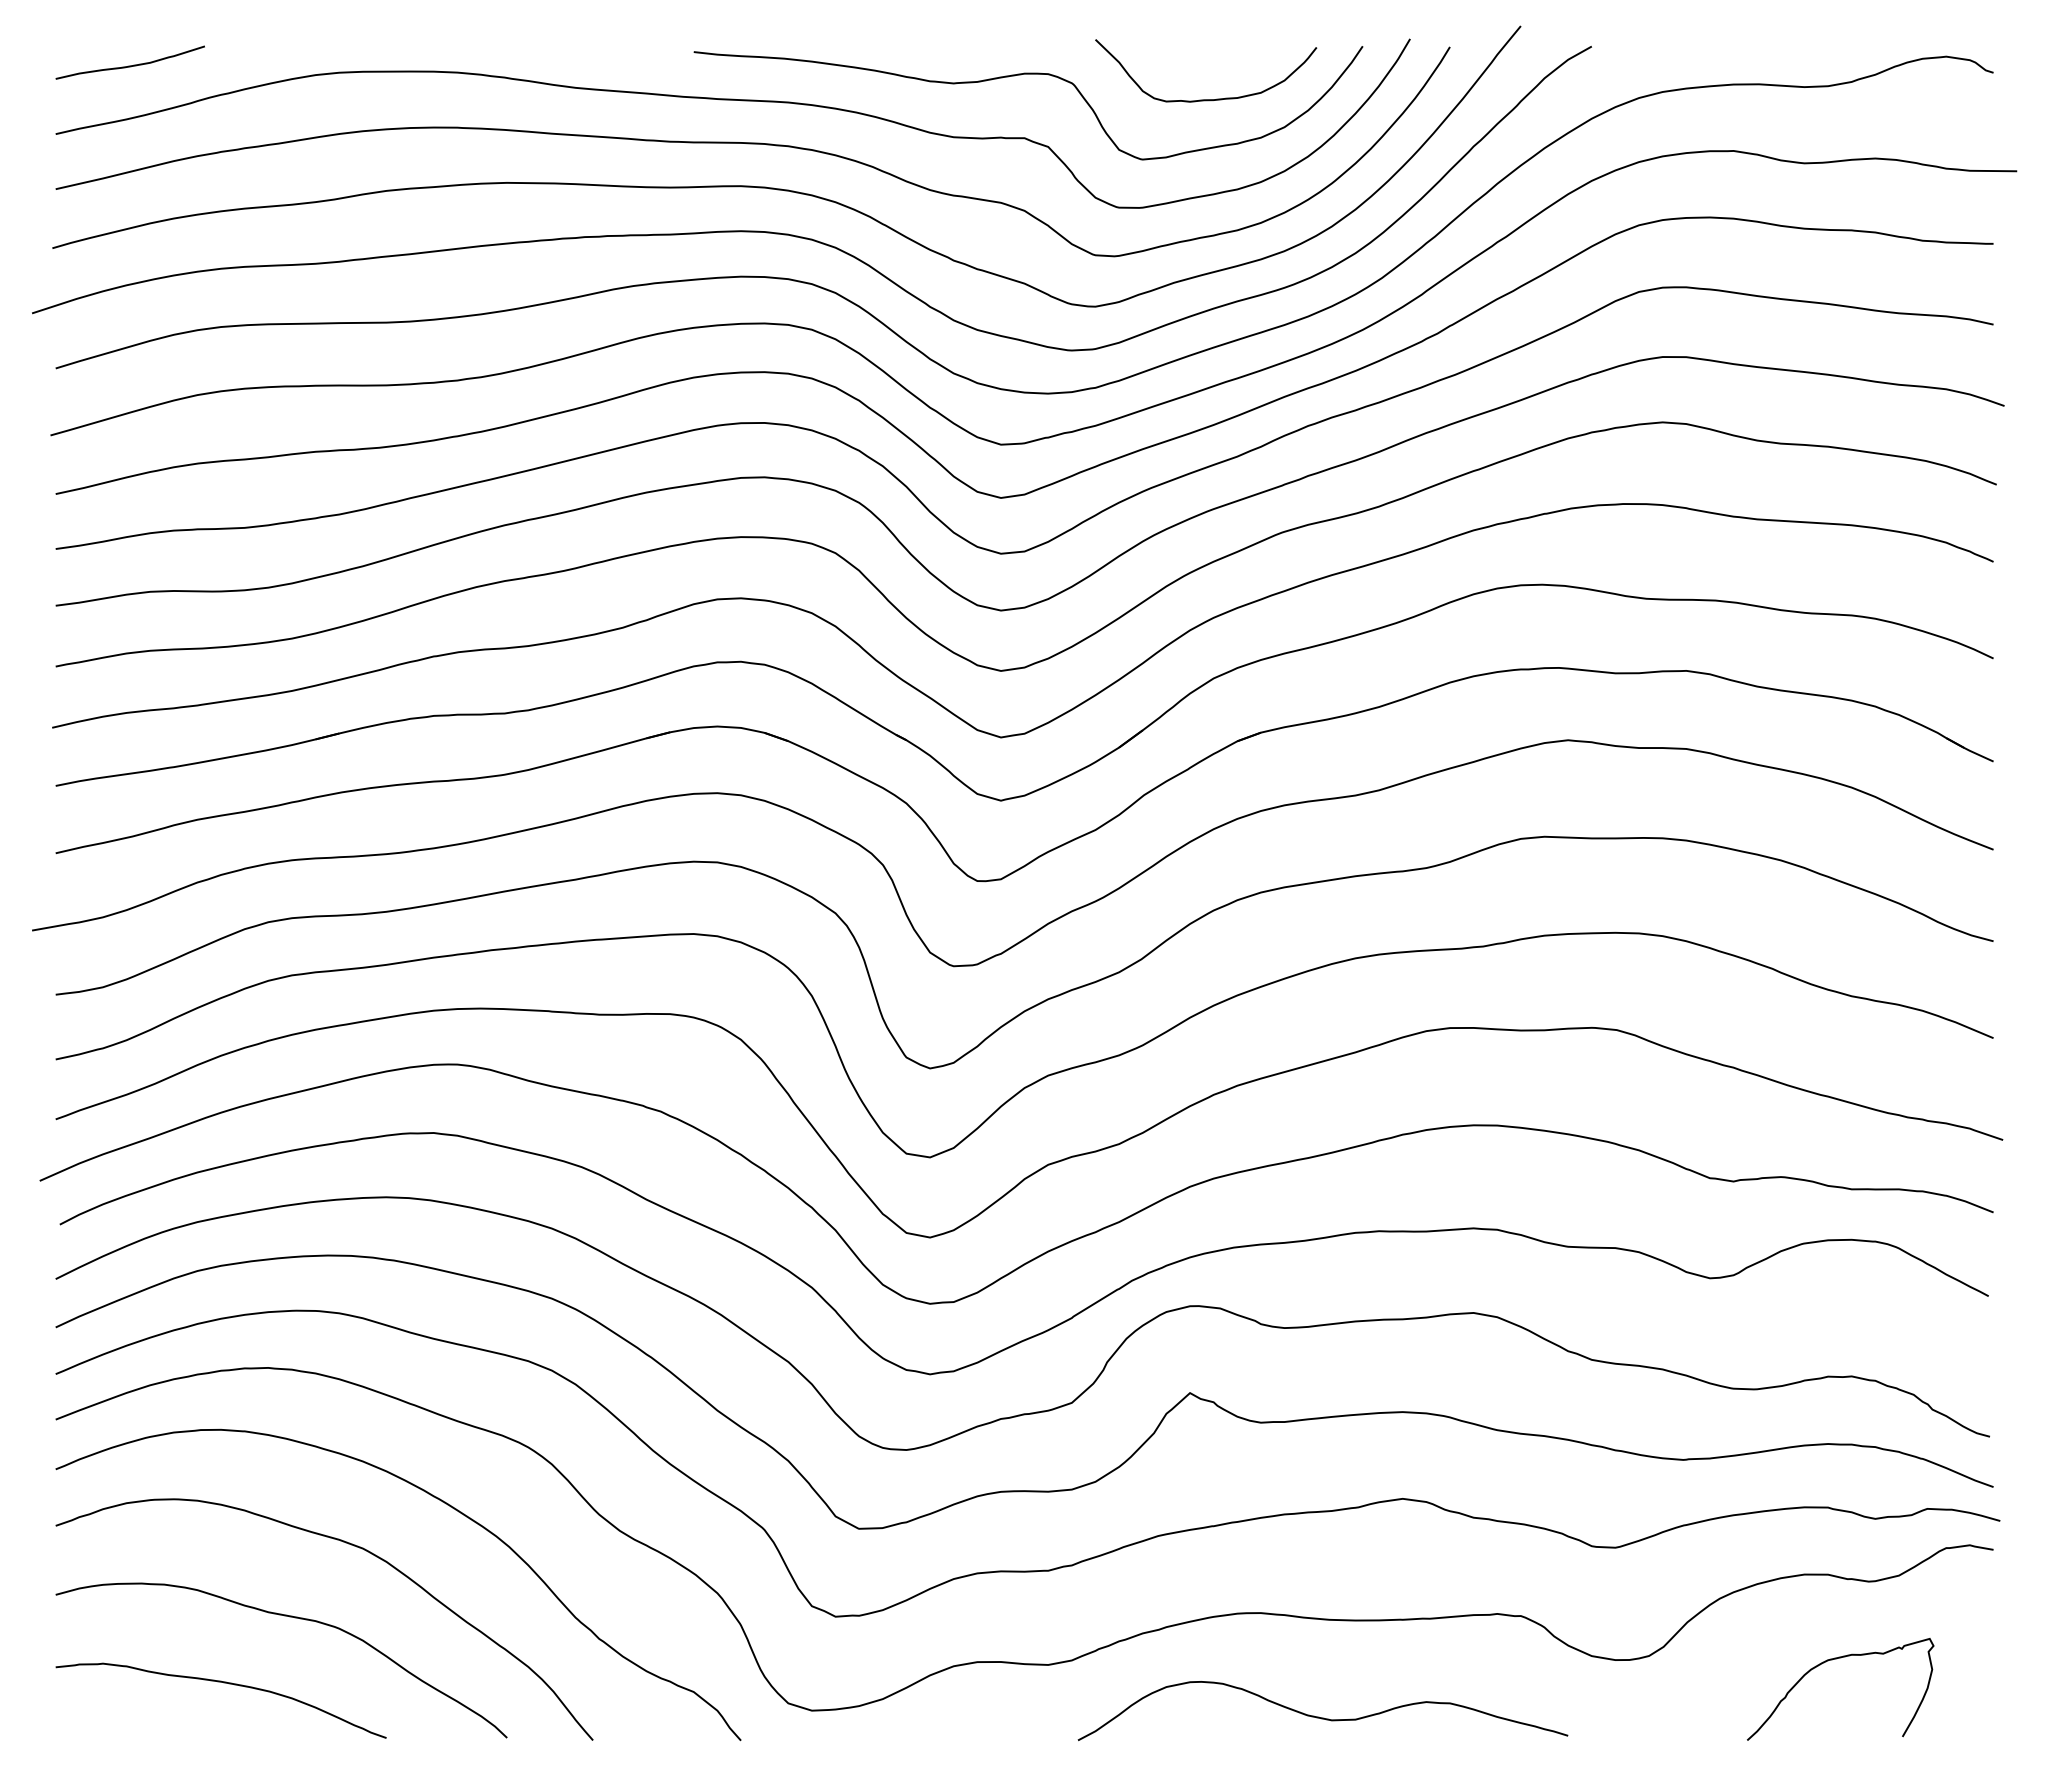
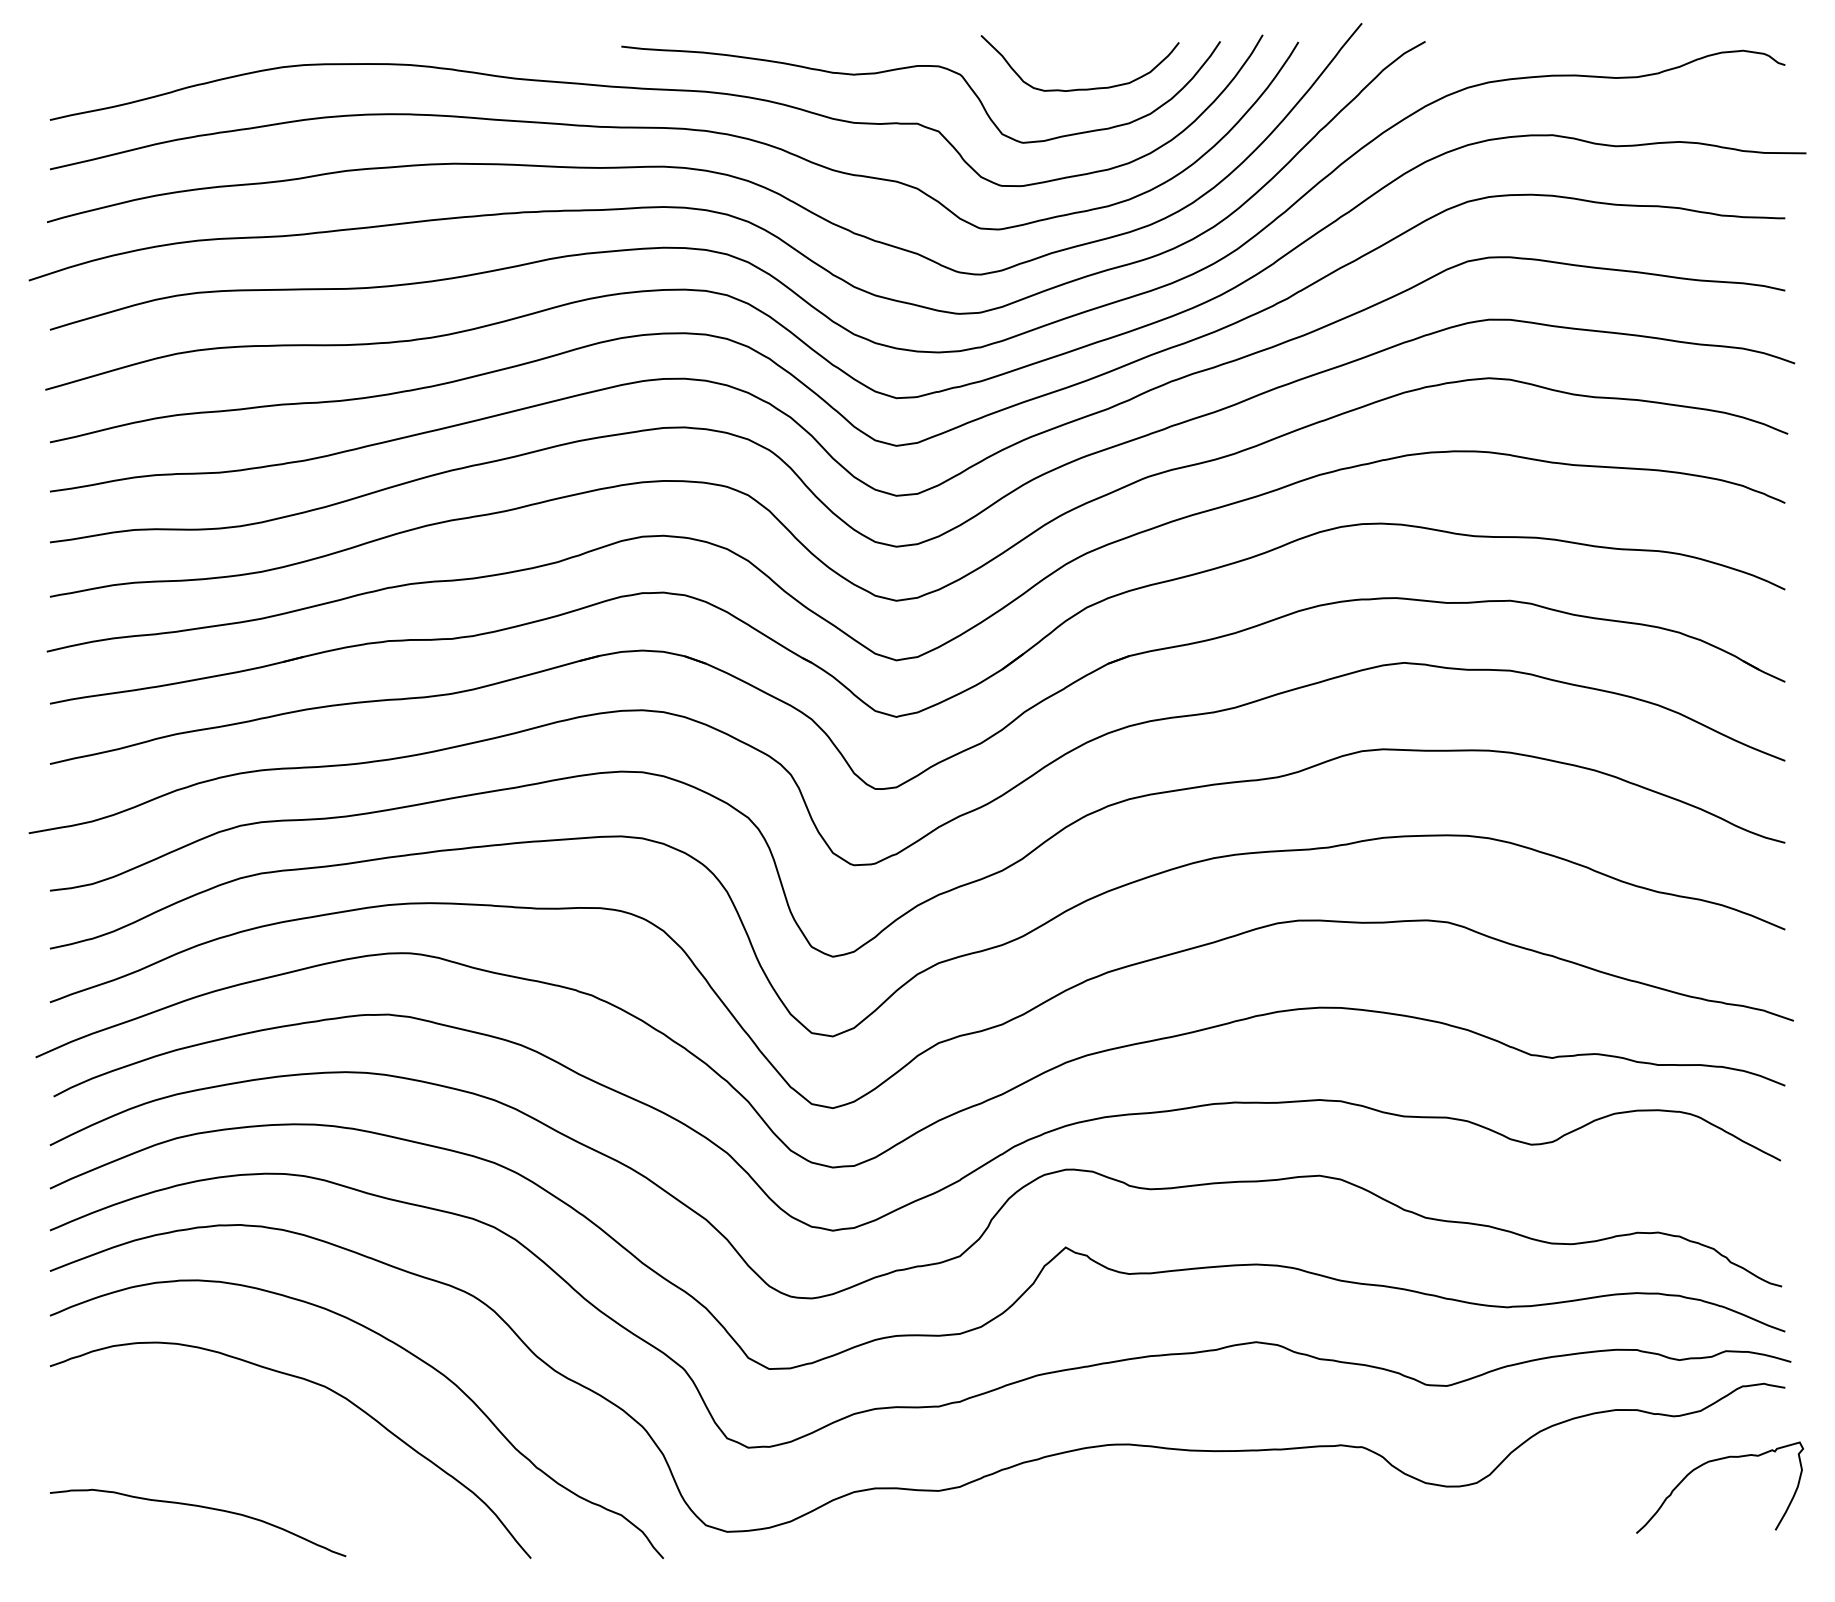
curve: (129, 65) -> (116, 58), removed
curve: (289, 1617) -> (259, 1448), removed
curve: (1832, 1660) -> (1712, 1461), moved
curve: (1319, 1716) -> (1181, 1537), removed

